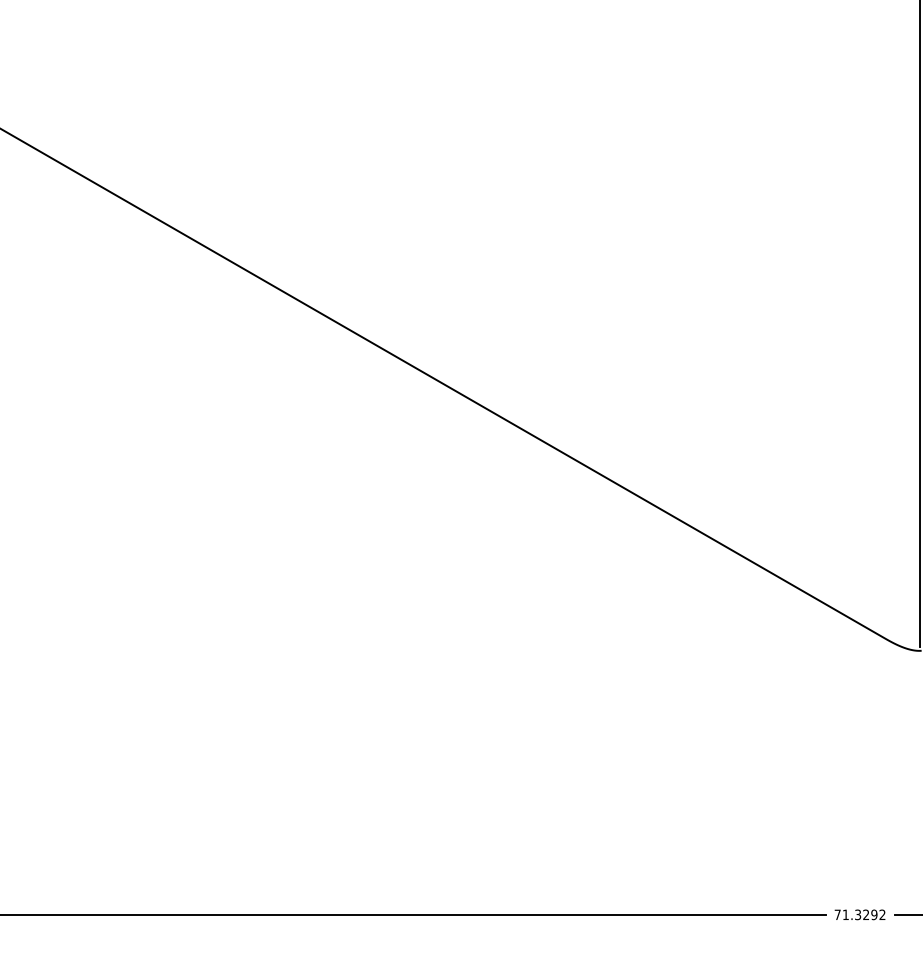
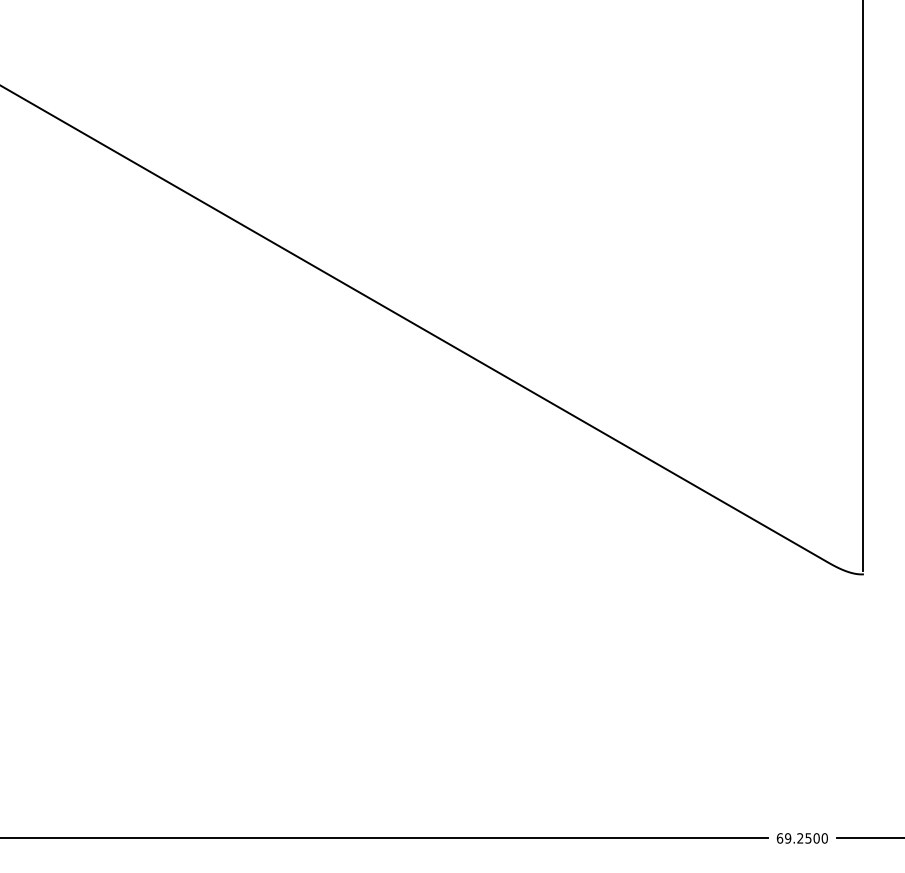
text: (859, 914) -> (801, 838), 71.3292 -> 69.2500

